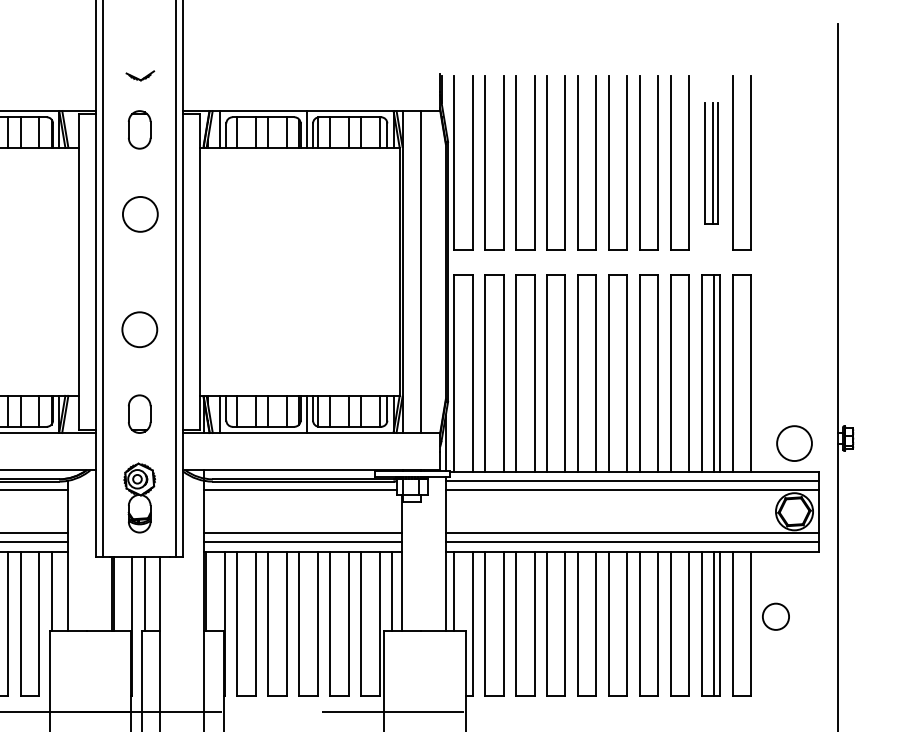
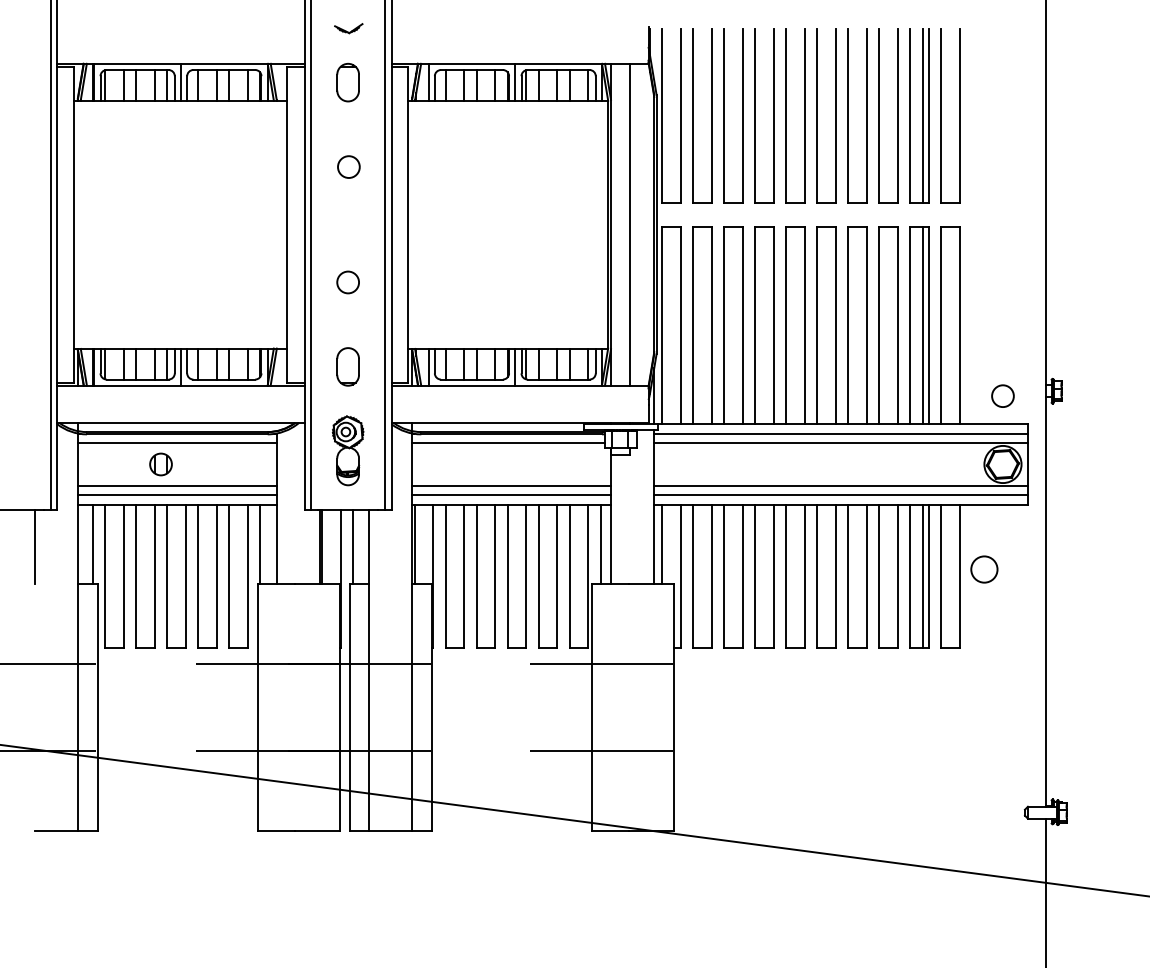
part: (711, 162) -> (919, 115), size x1.43
circle: (140, 213) -> (348, 166), size x0.62
circle: (139, 329) -> (347, 282), size x0.62
circle: (794, 442) -> (1002, 395), size x0.62

